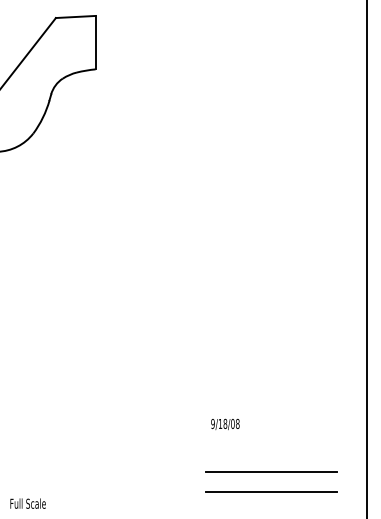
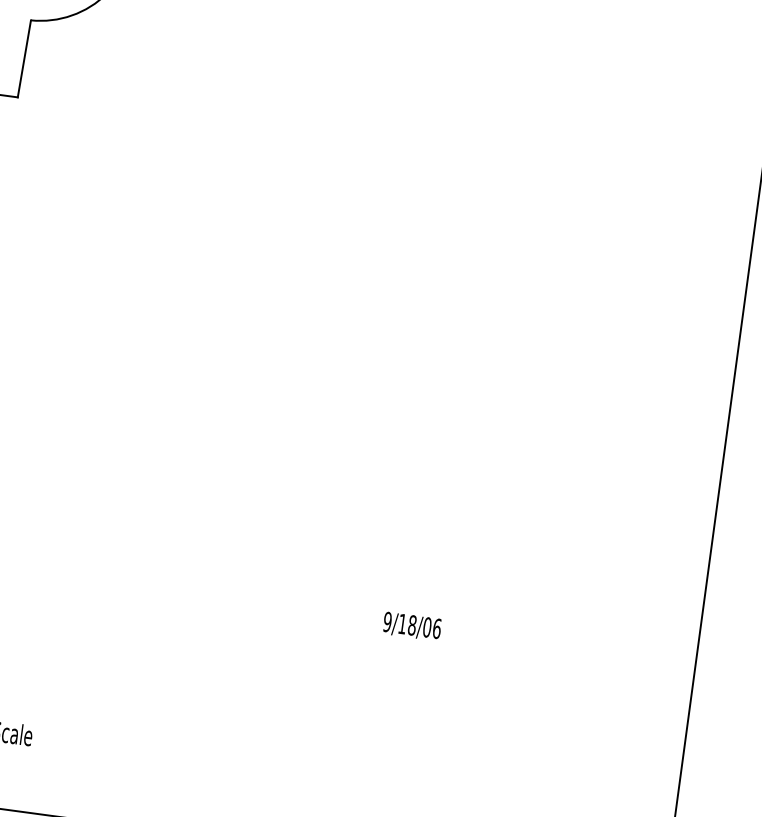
text: (237, 423) -> (436, 627), 9/18/08 -> 9/18/06
line: (271, 471) -> (491, 732), removed
line: (271, 491) -> (486, 772), removed

